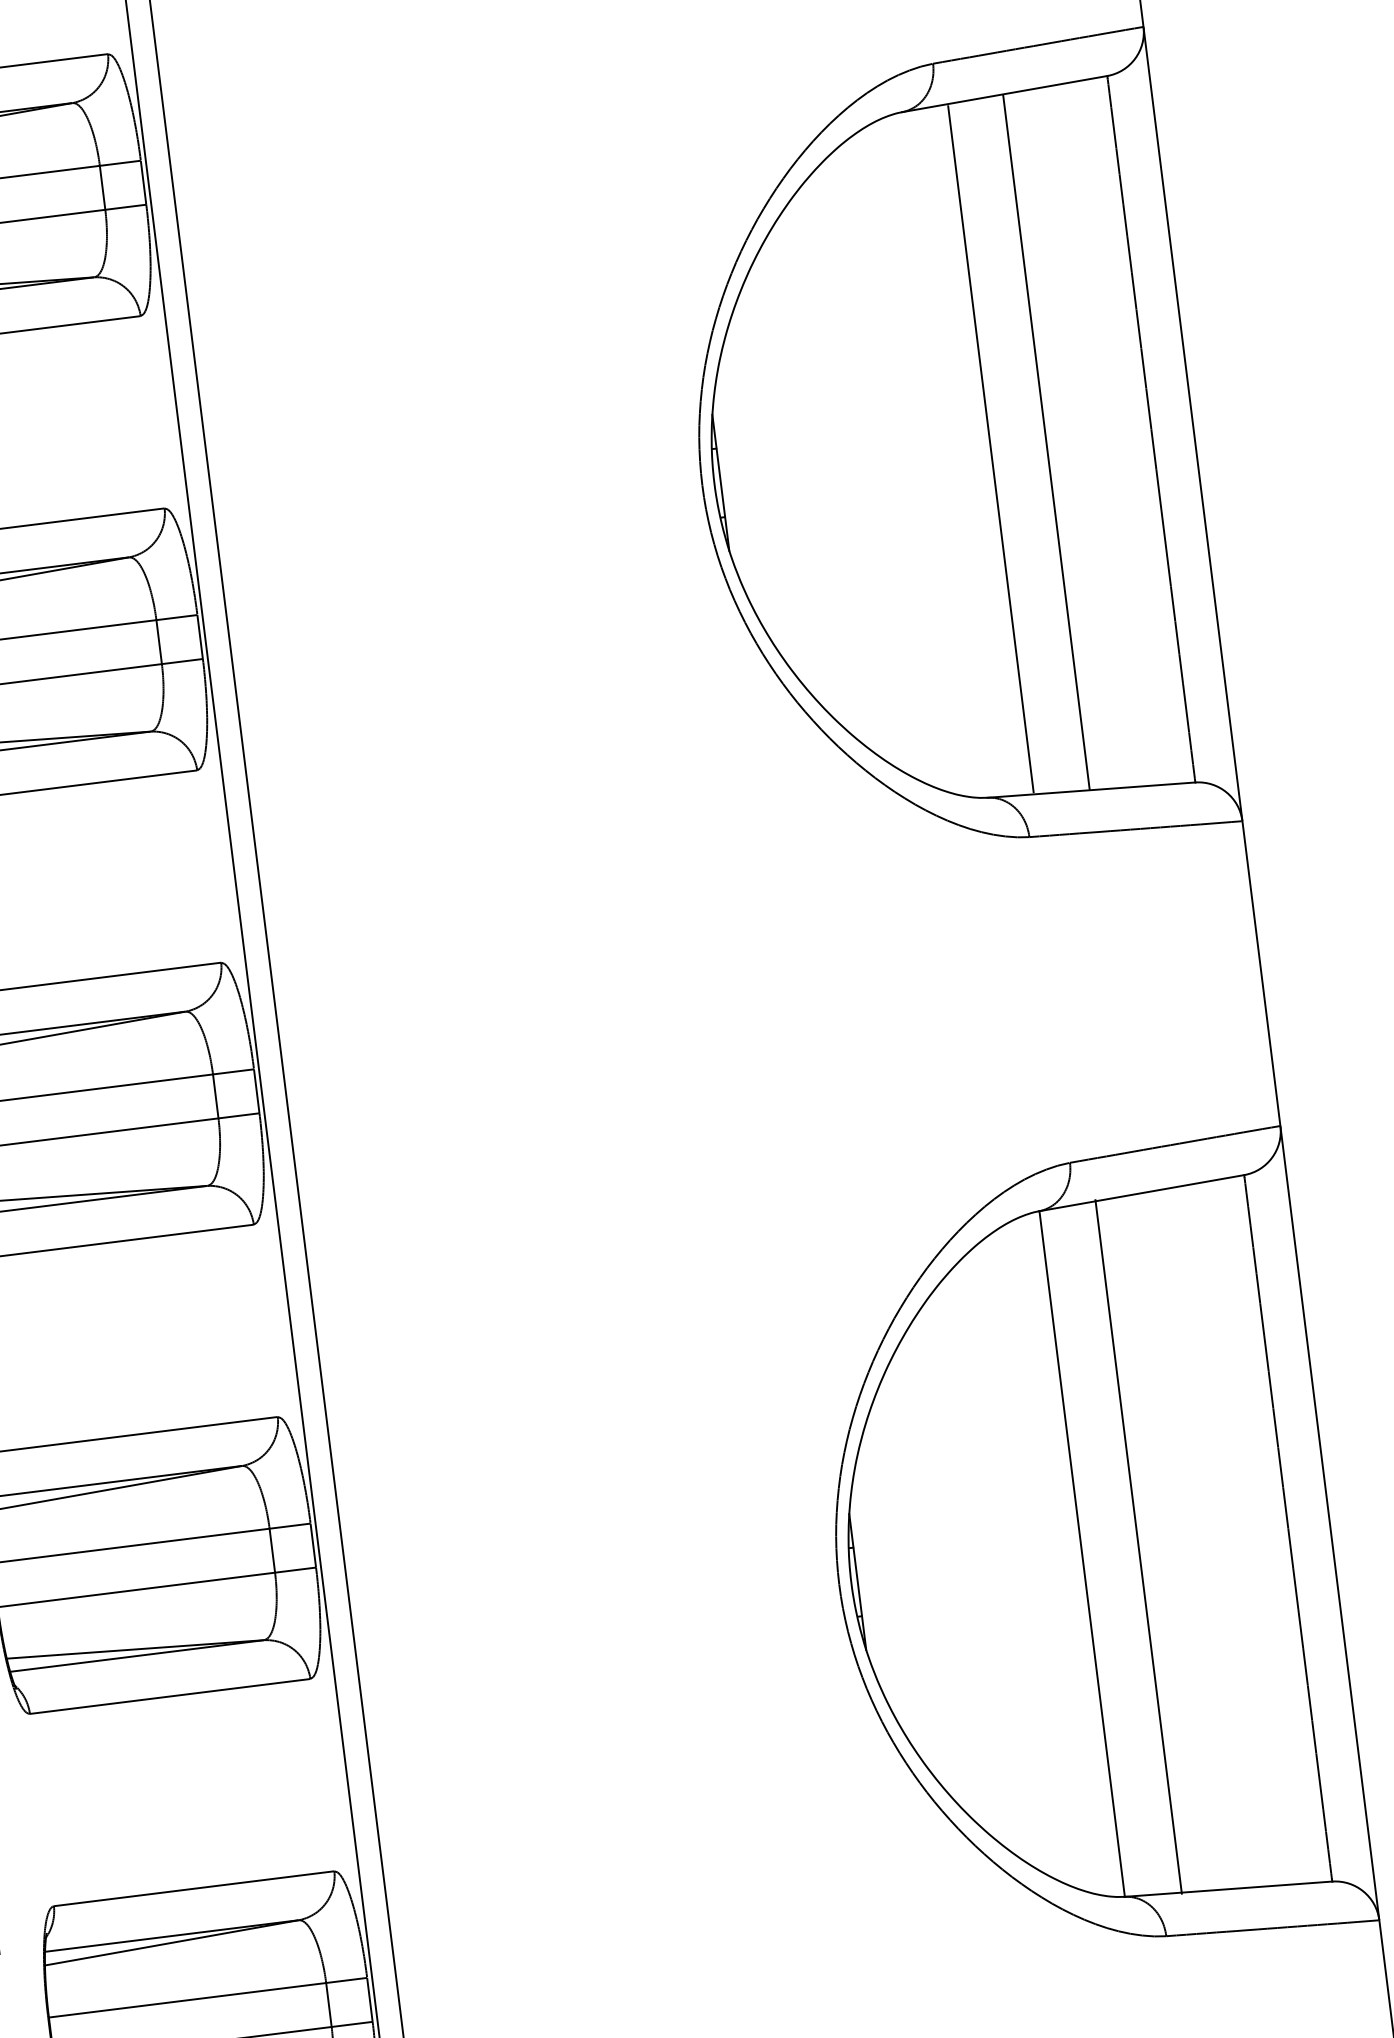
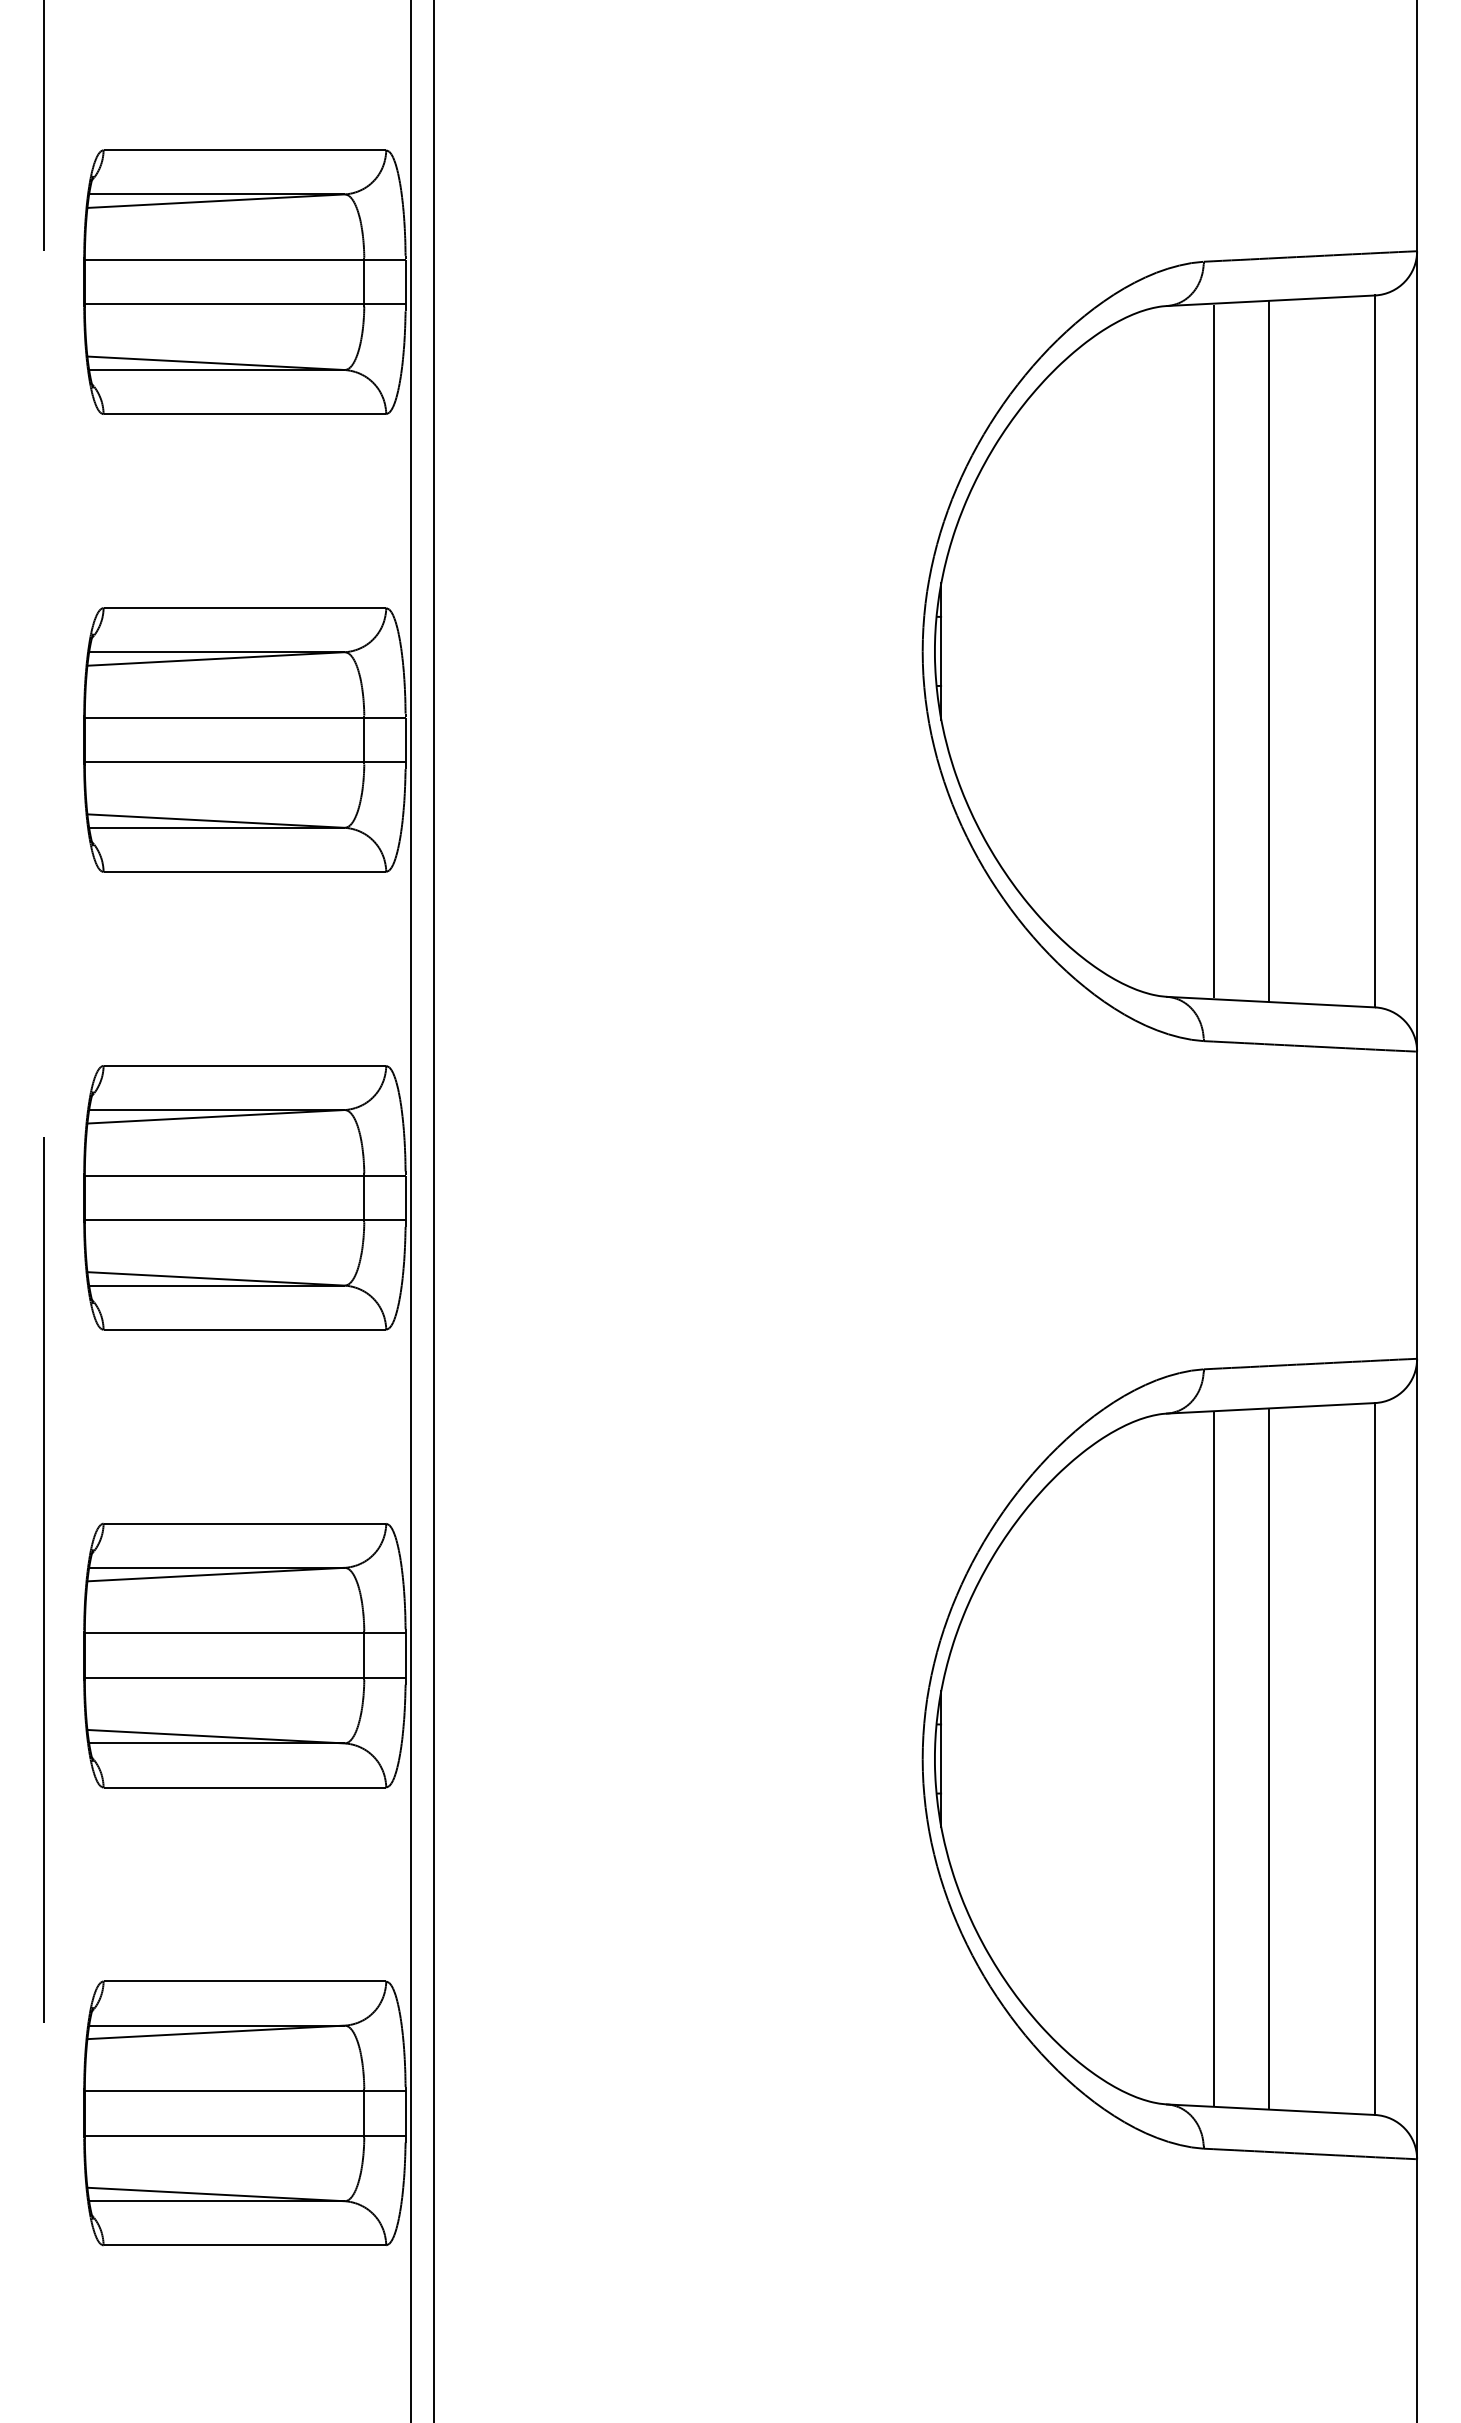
line: (1138, 1546) -> (1269, 1758), moved
line: (1082, 1553) -> (1213, 1758), moved

